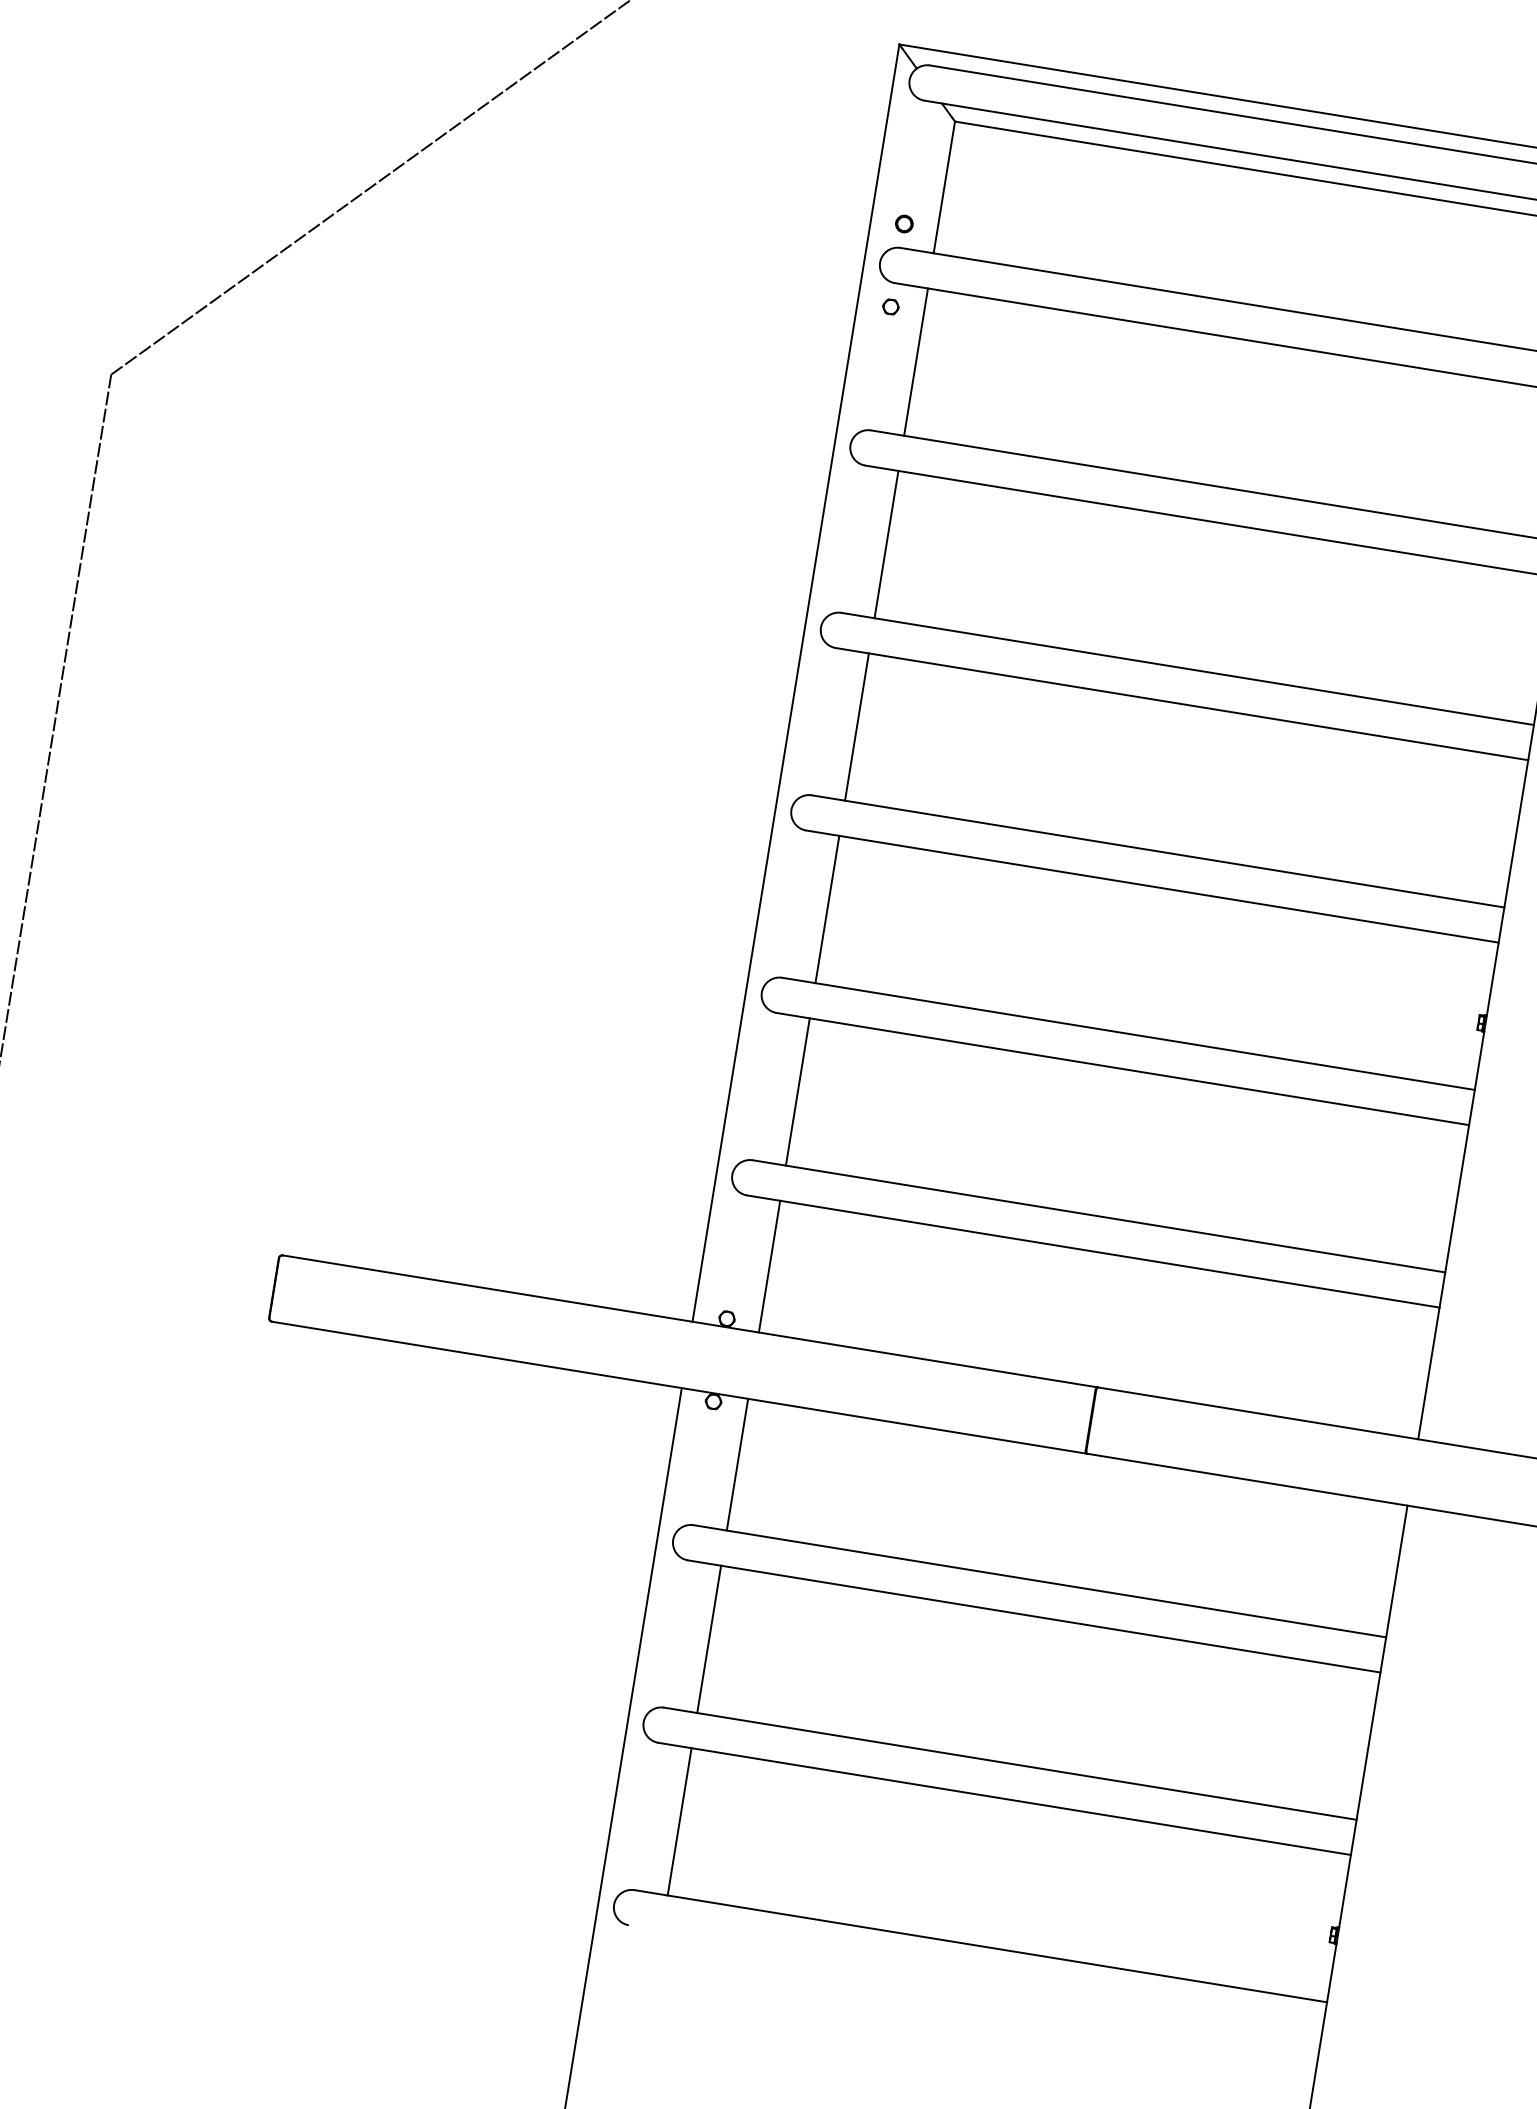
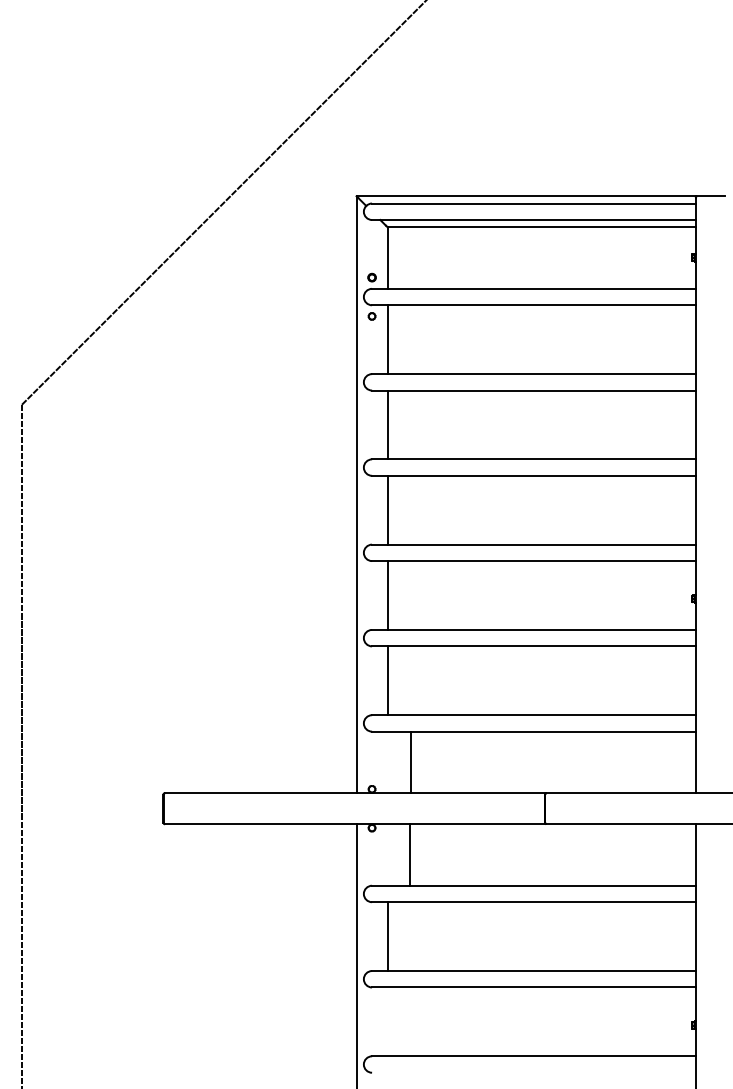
line: (769, 1266) -> (410, 762), moved
line: (737, 1463) -> (409, 854), moved
line: (679, 1820) -> (387, 1021), removed

